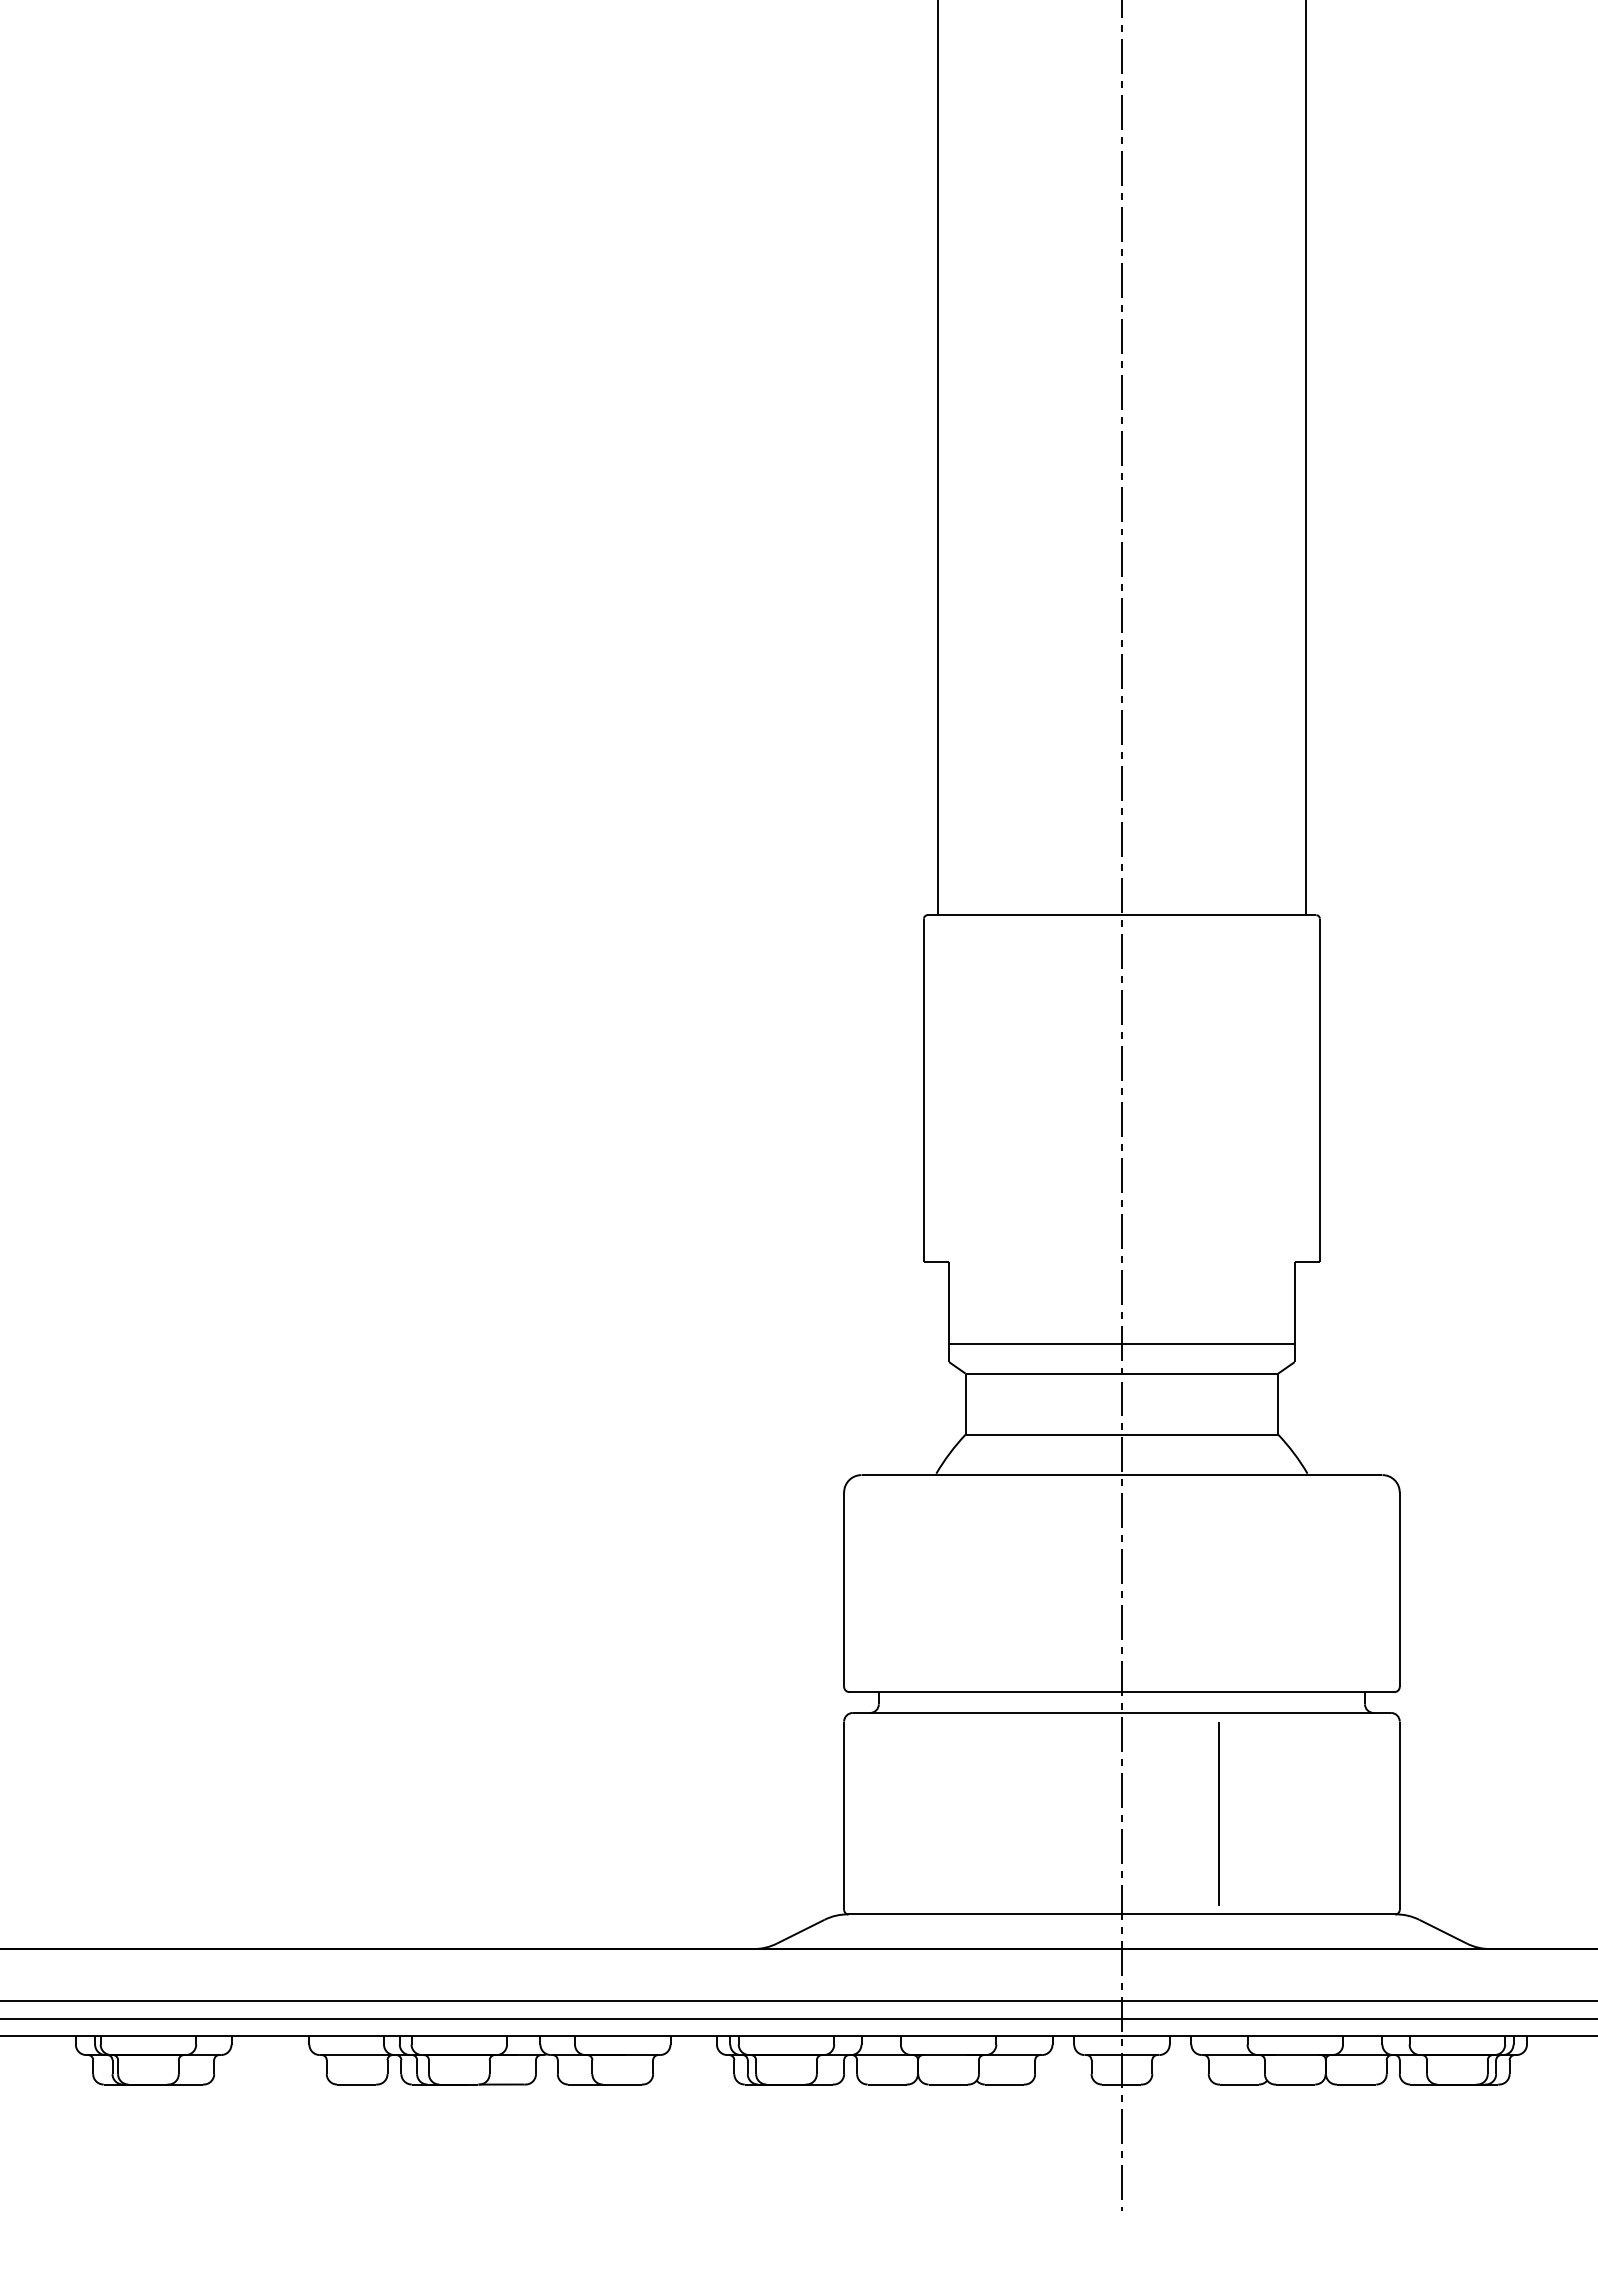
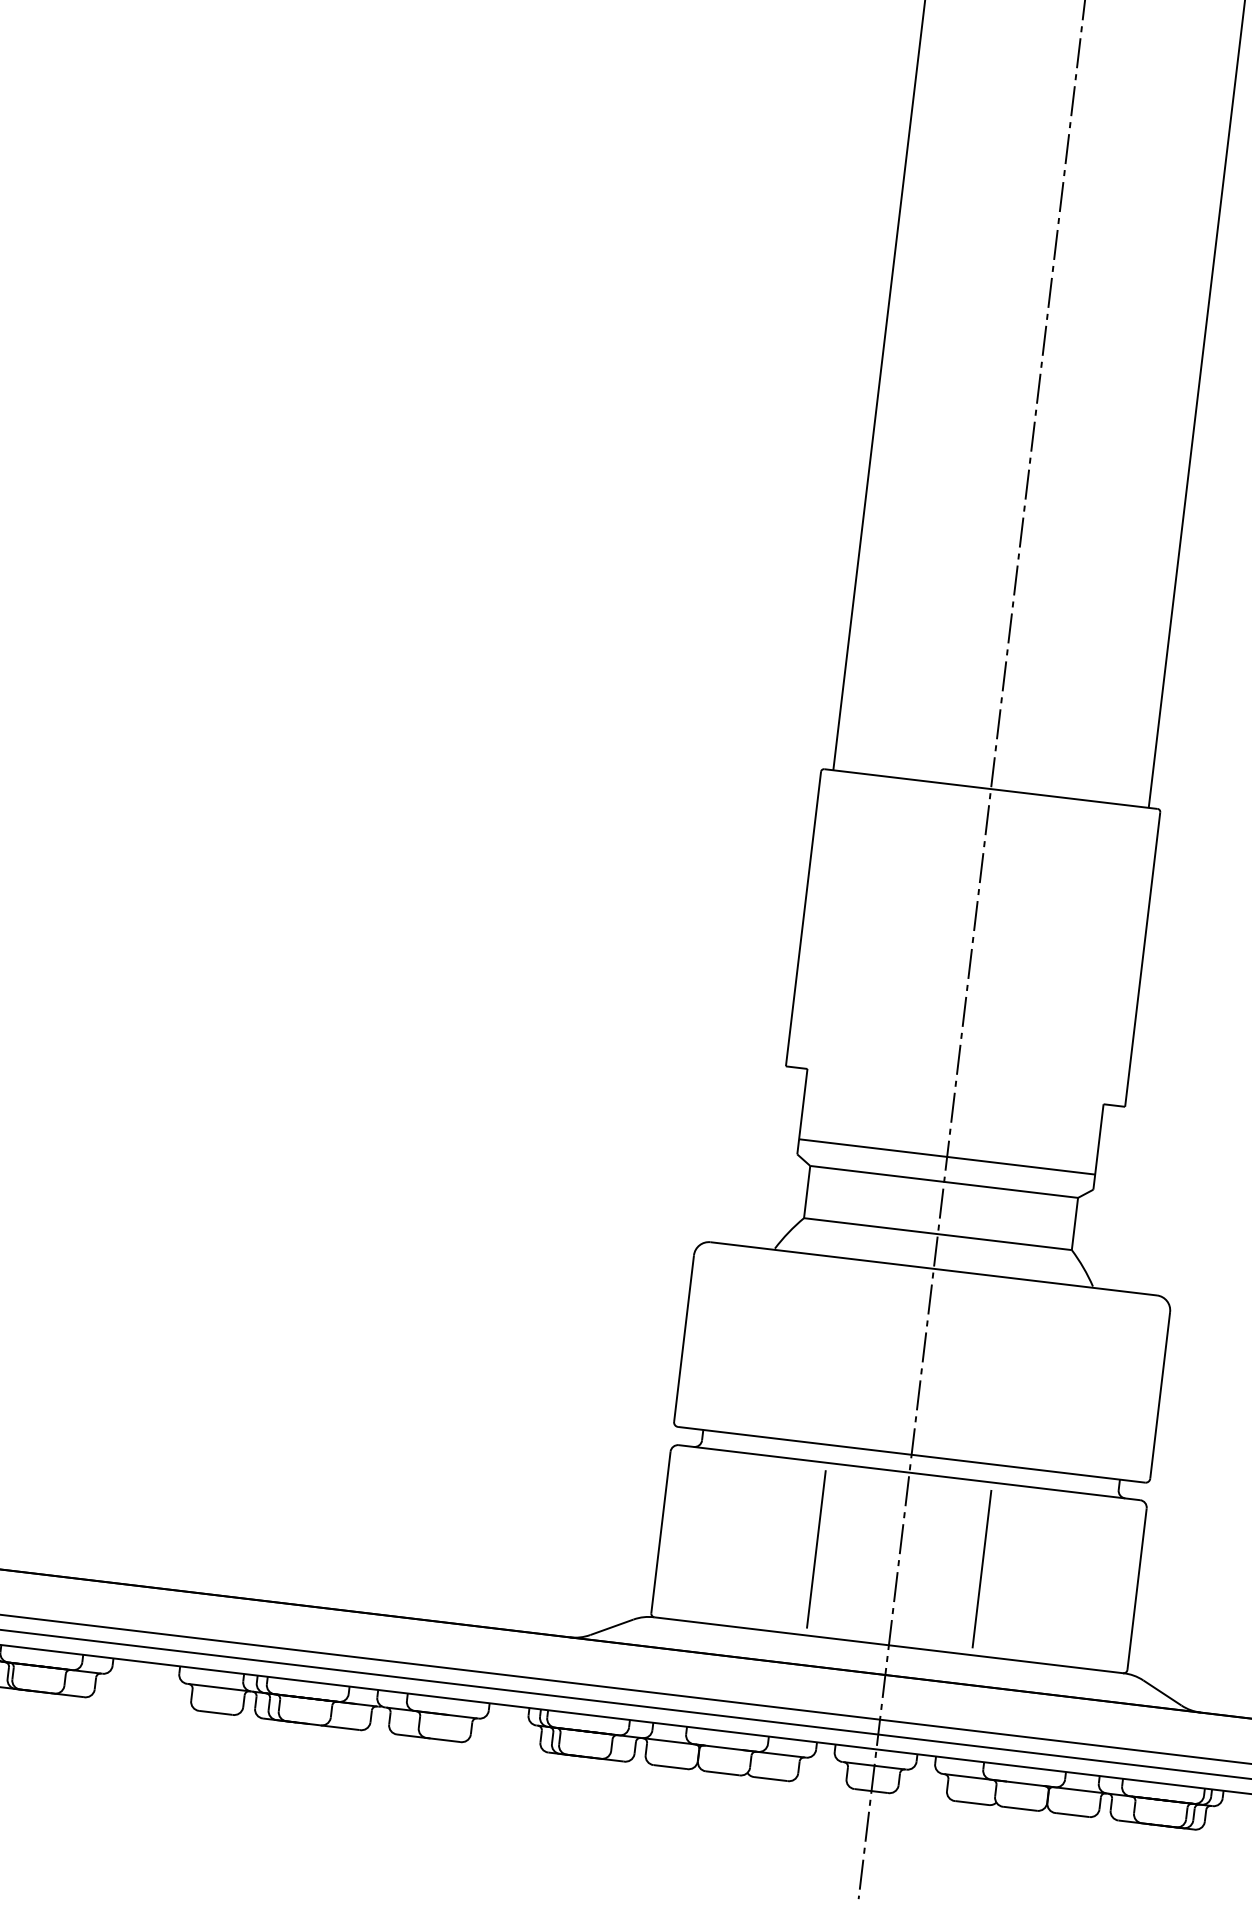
line: (1024, 1813) -> (815, 1548), added

